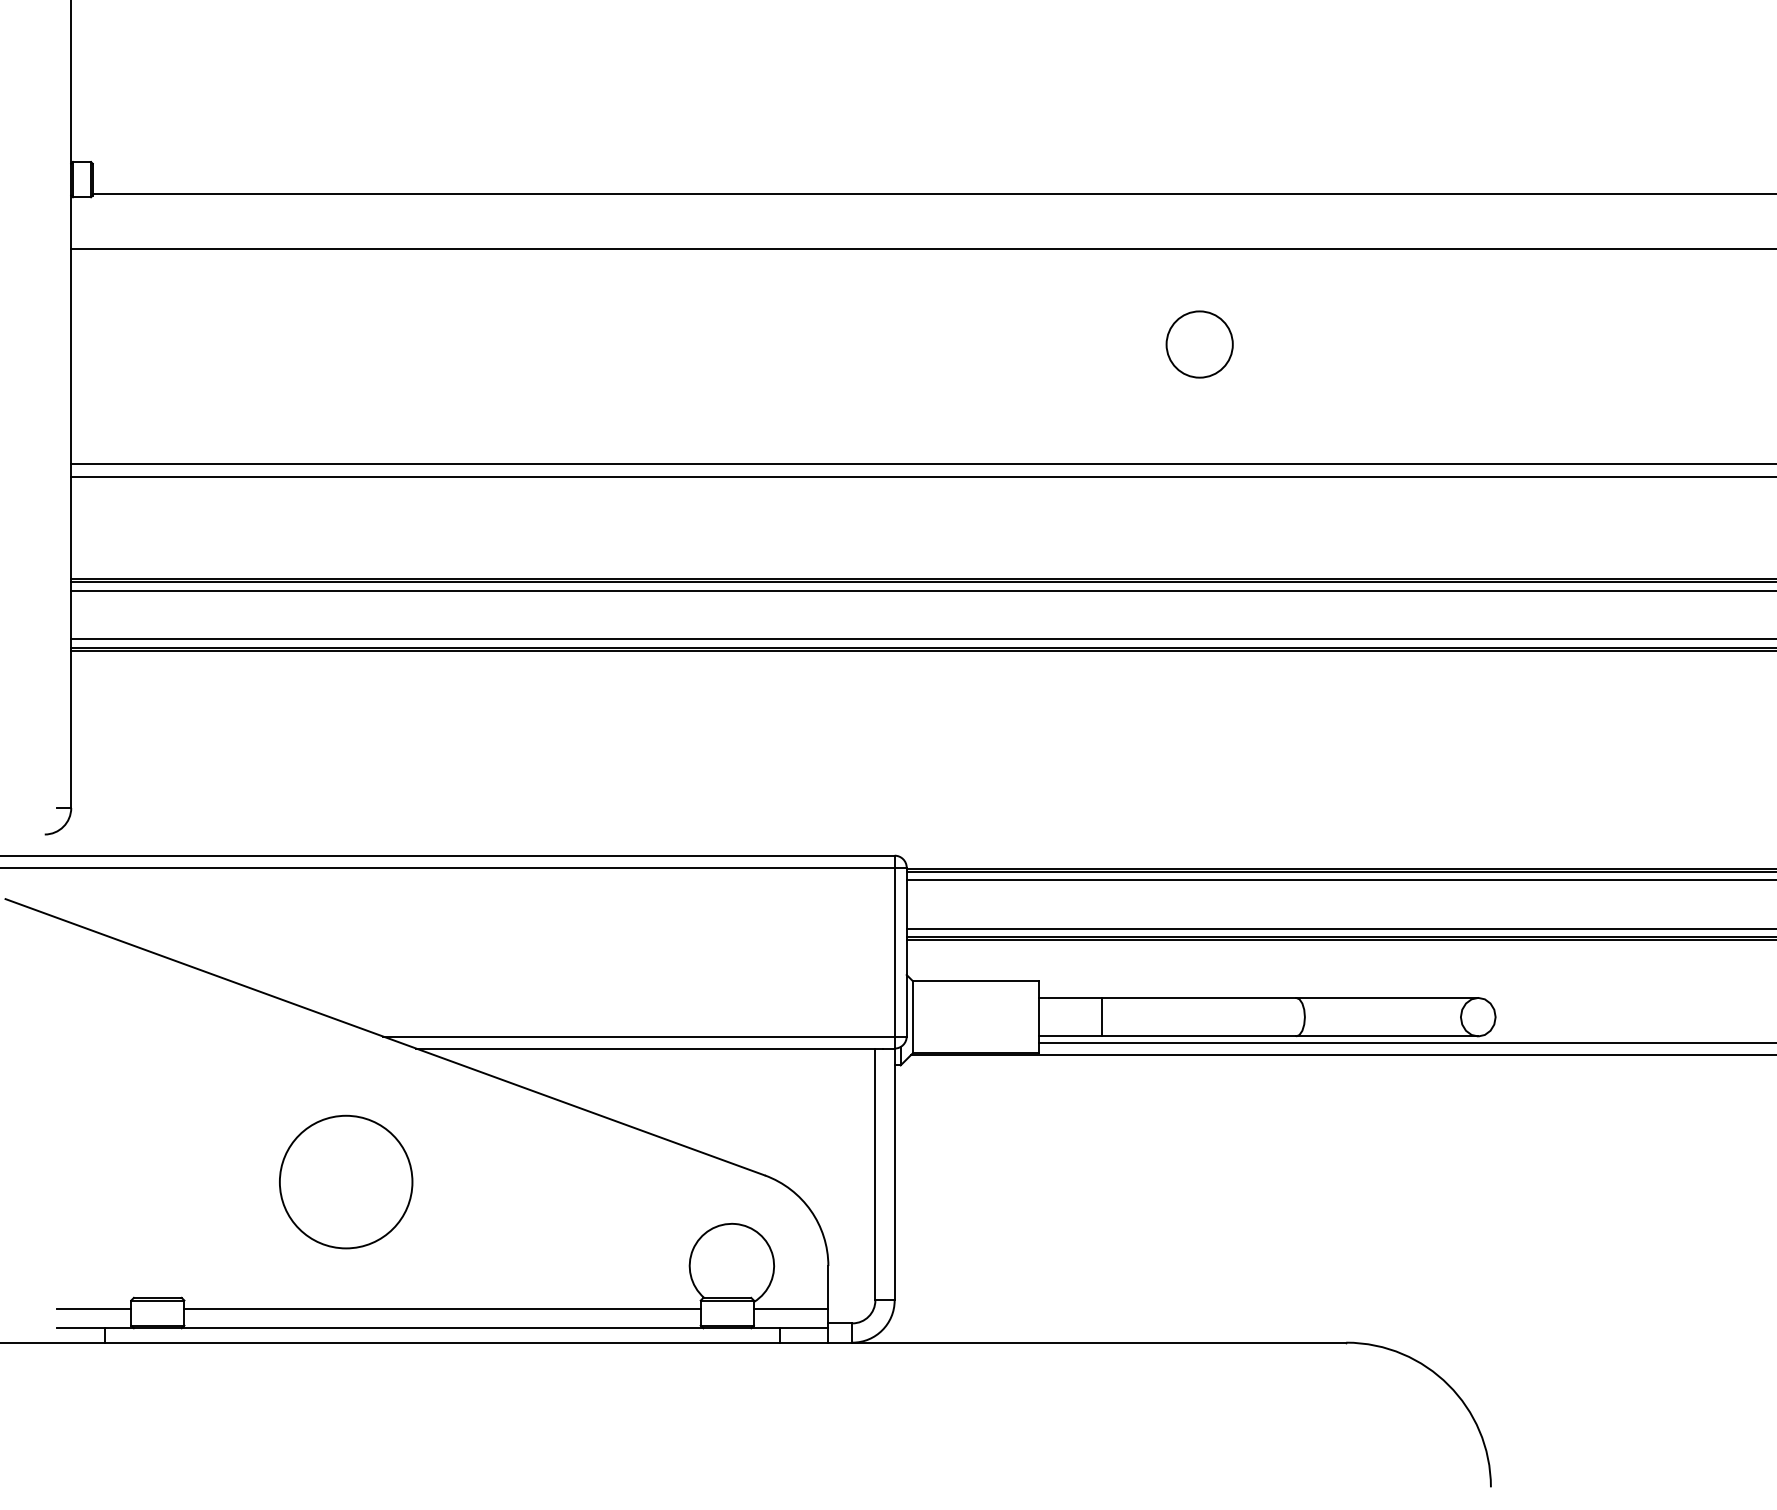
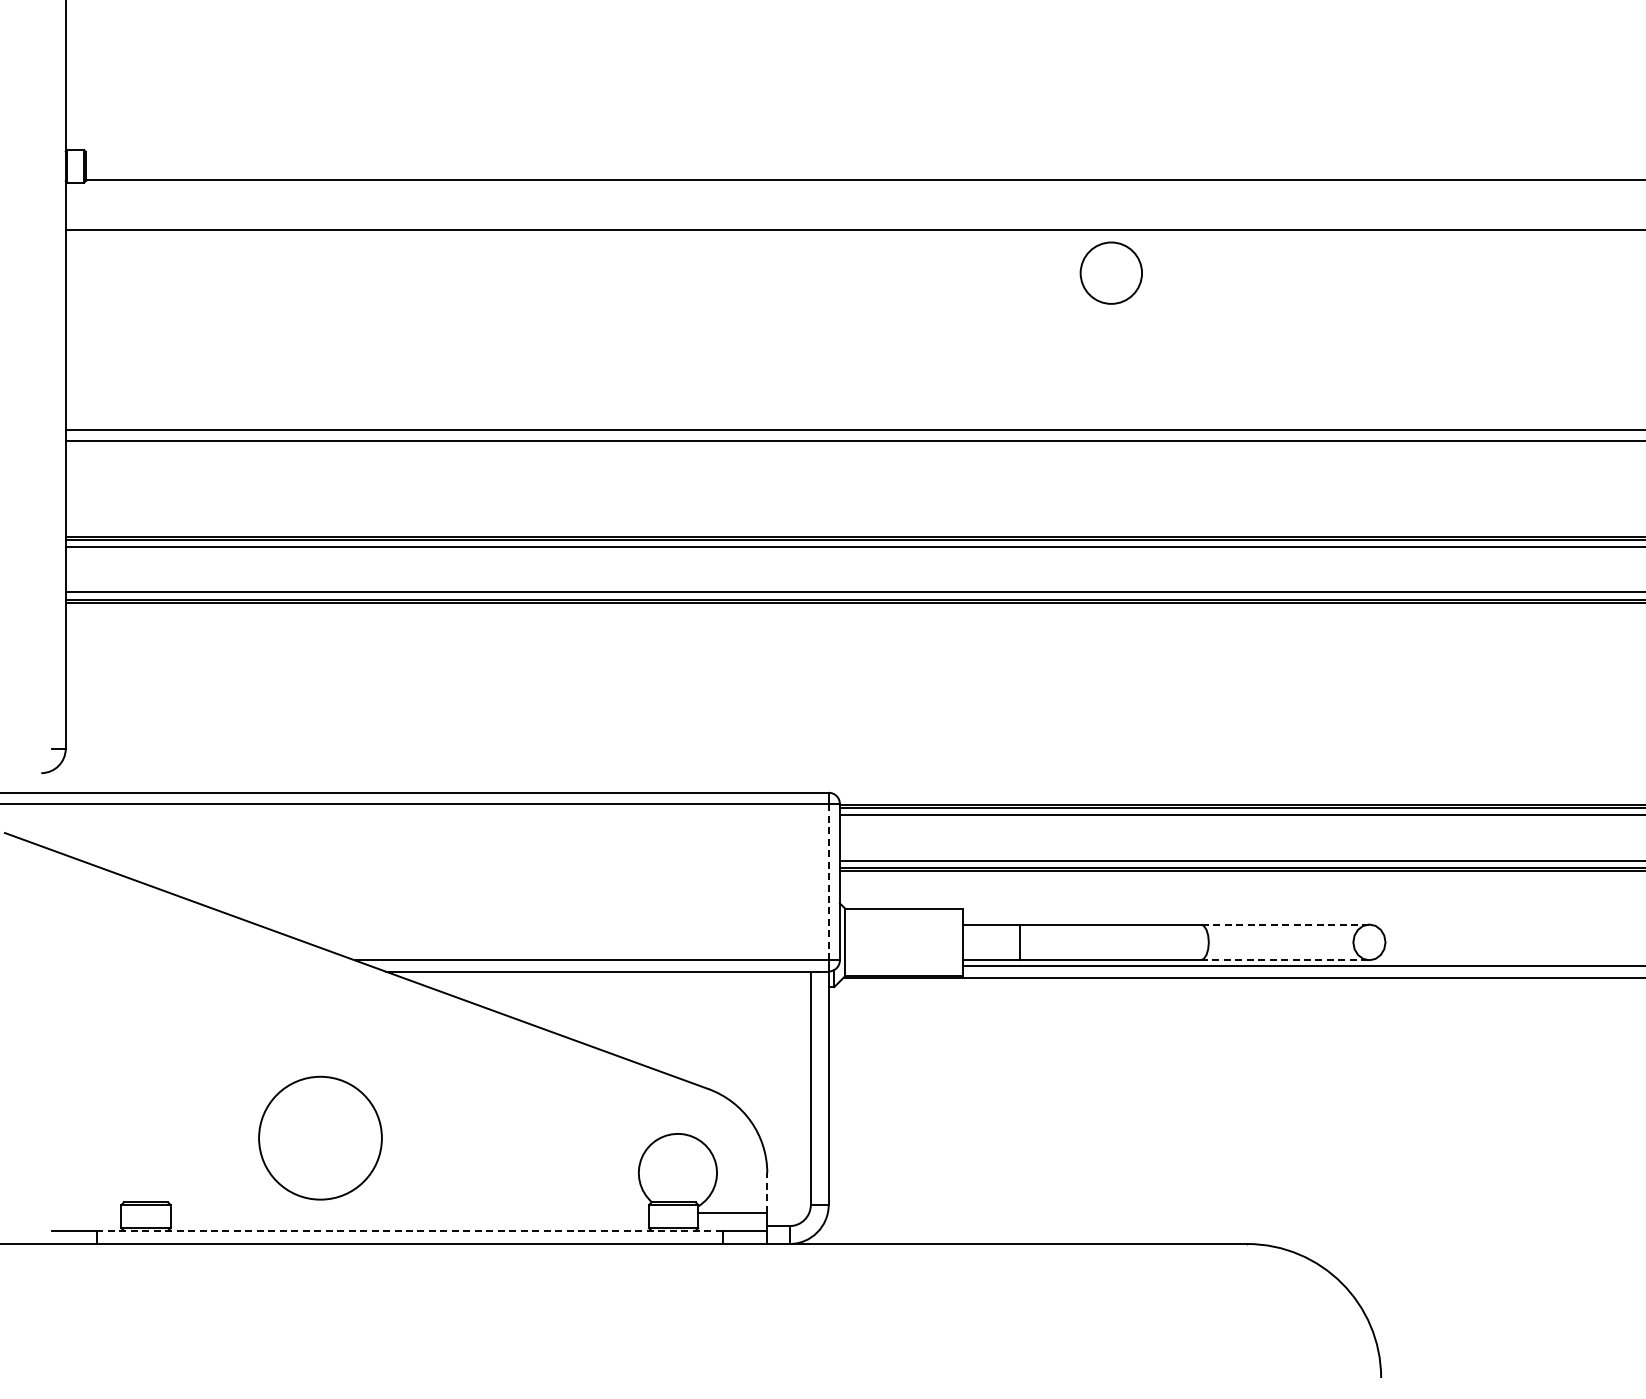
circle: (1198, 343) -> (1110, 272), moved
line: (894, 951) -> (828, 881), solid -> dashed
line: (1386, 997) -> (1284, 924), solid -> dashed
line: (1387, 1036) -> (1285, 960), solid -> dashed
circle: (346, 1181) -> (320, 1137), moved
line: (828, 1287) -> (767, 1192), solid -> dashed
line: (93, 1308) -> (86, 1212), removed
line: (442, 1308) -> (409, 1212), removed
line: (442, 1328) -> (409, 1230), solid -> dashed

